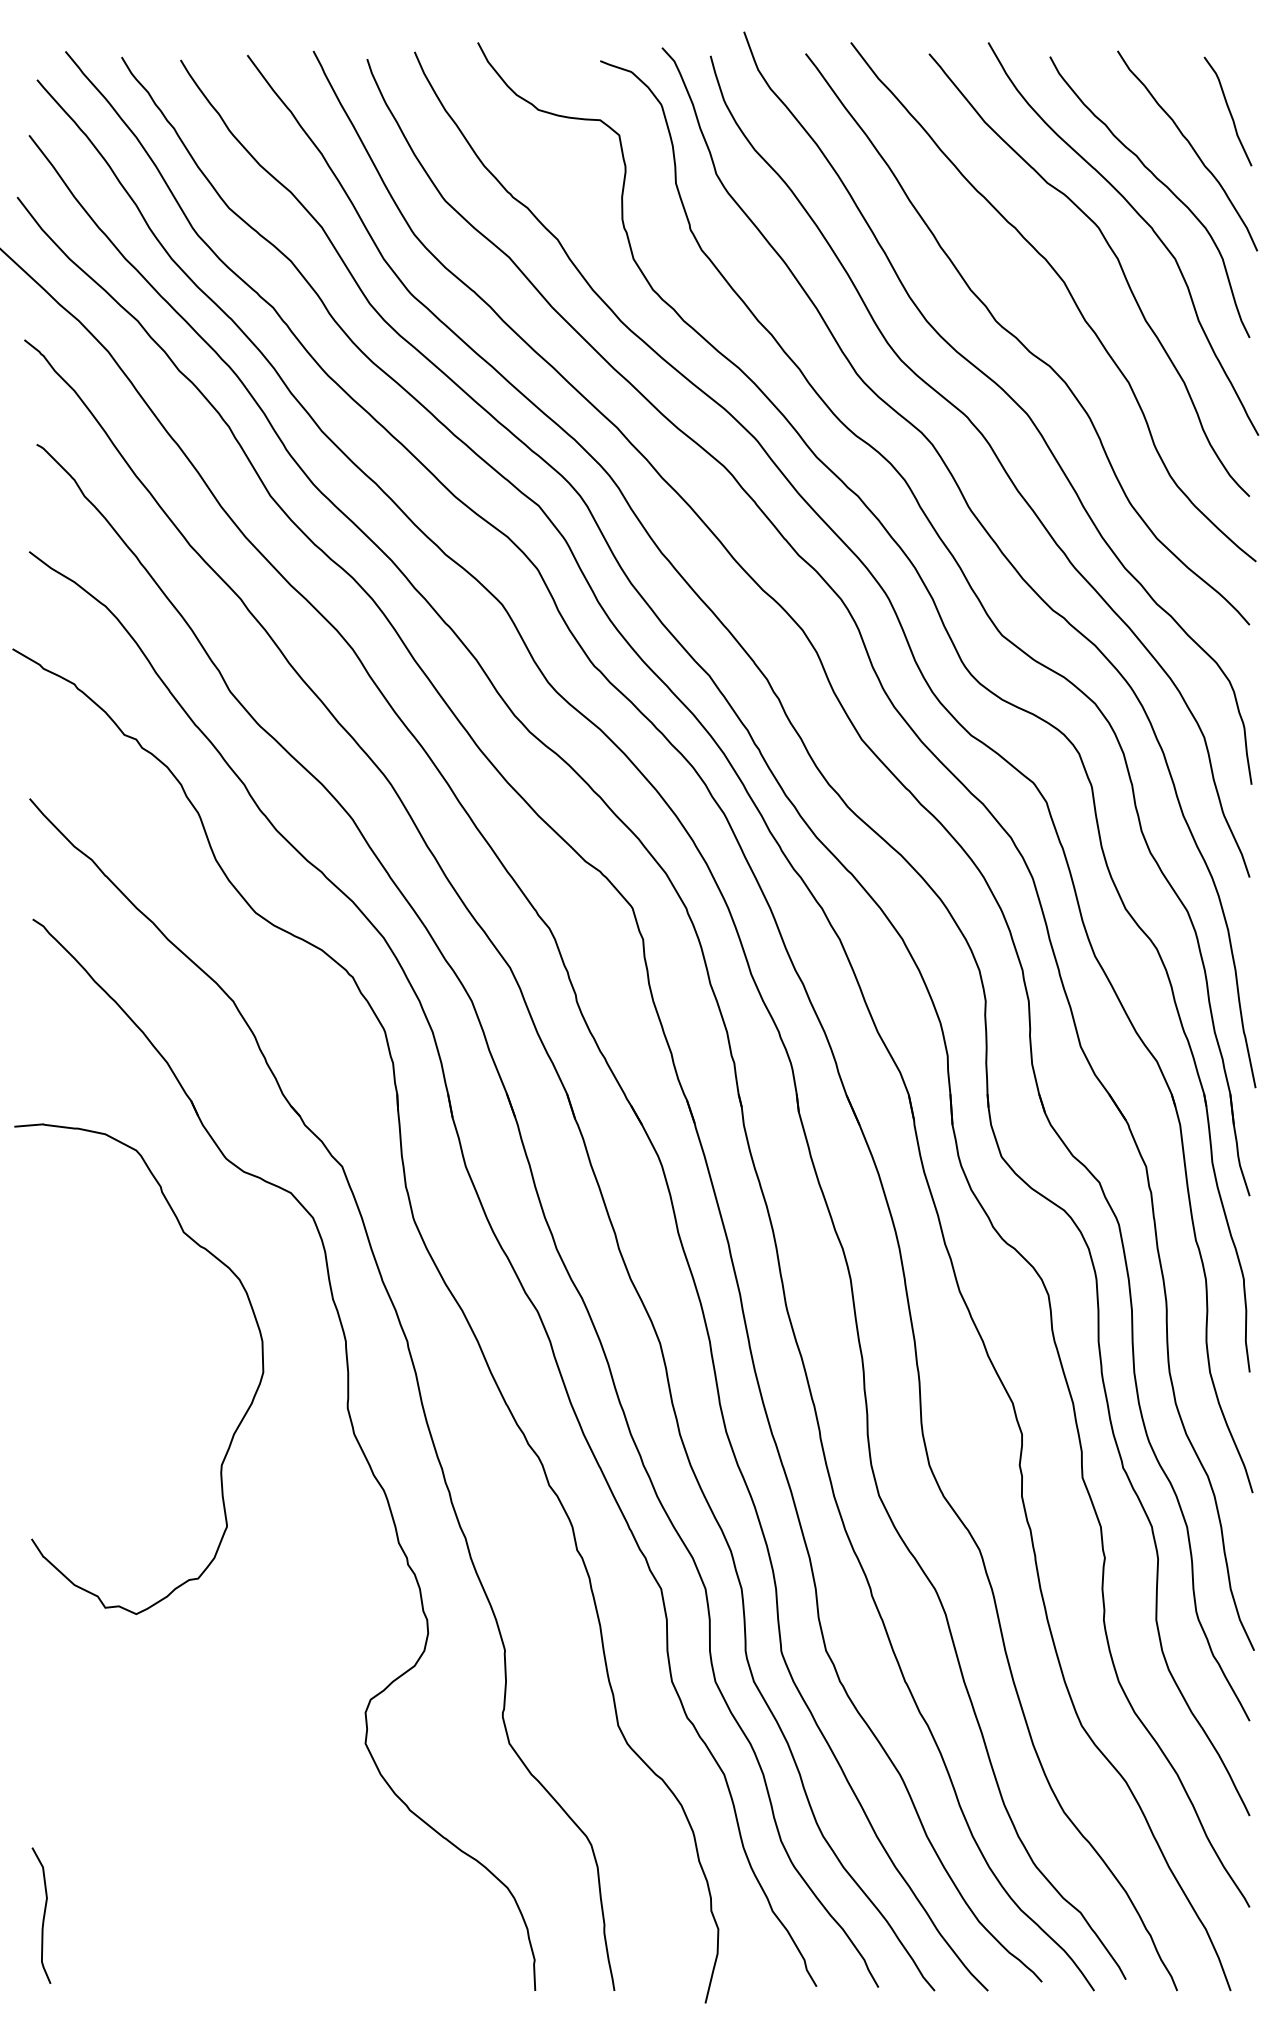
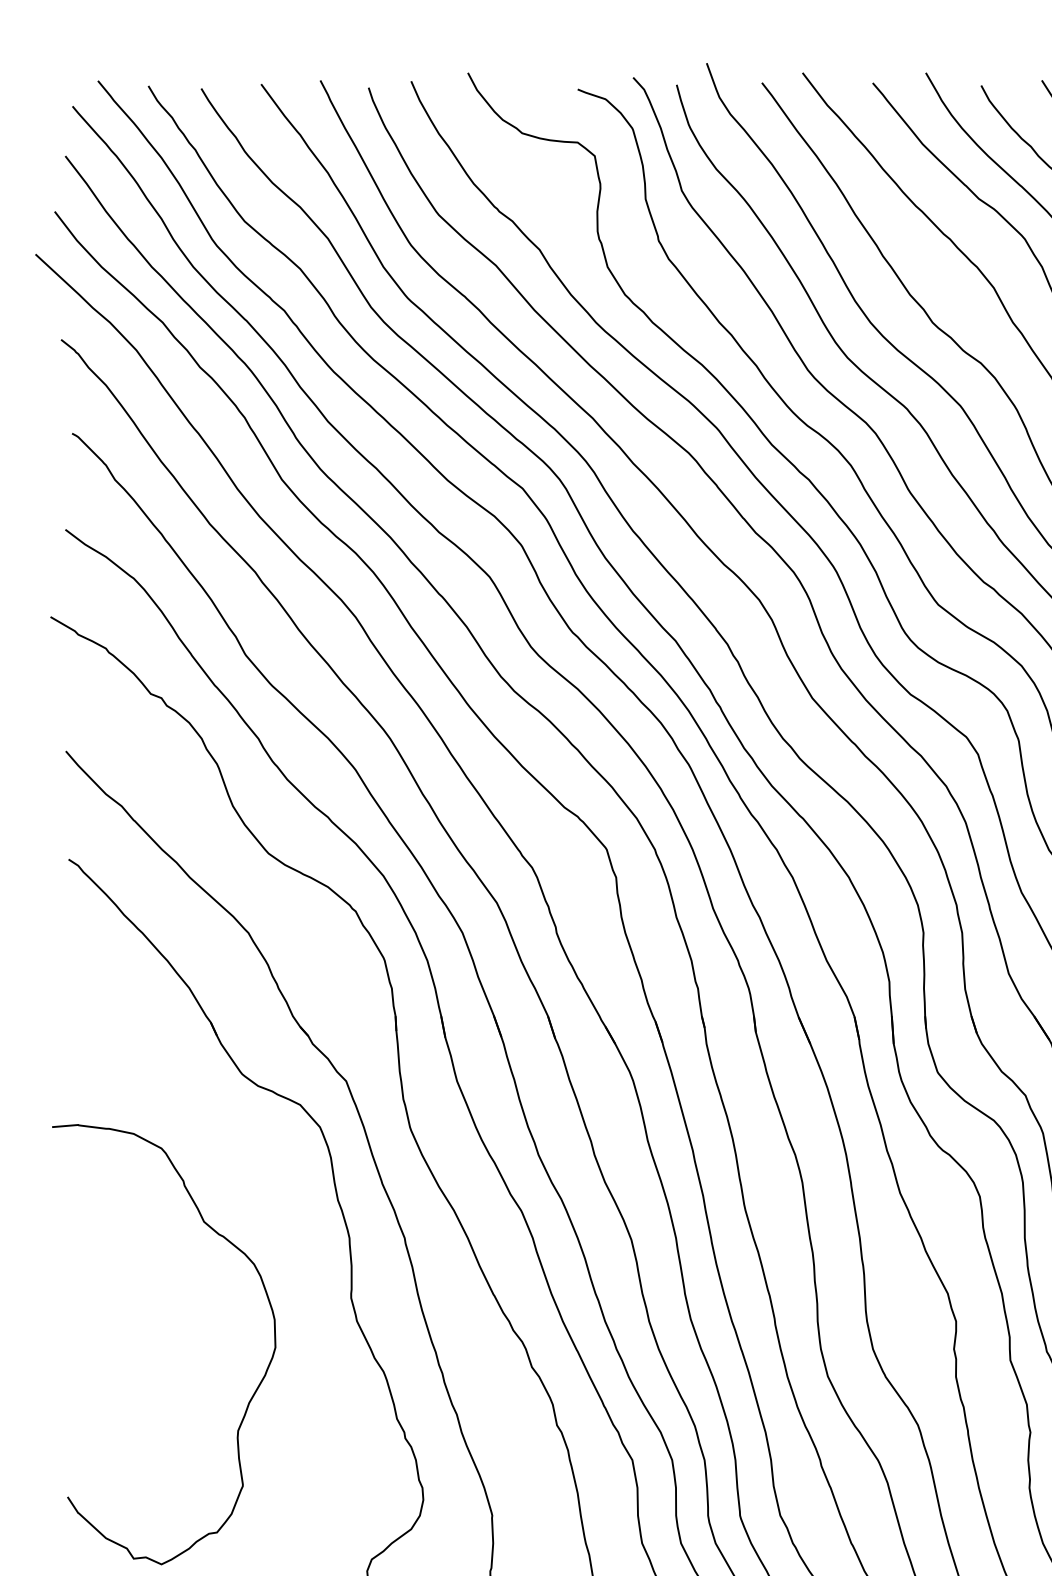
curve: (236, 1427) -> (251, 1396), moved

